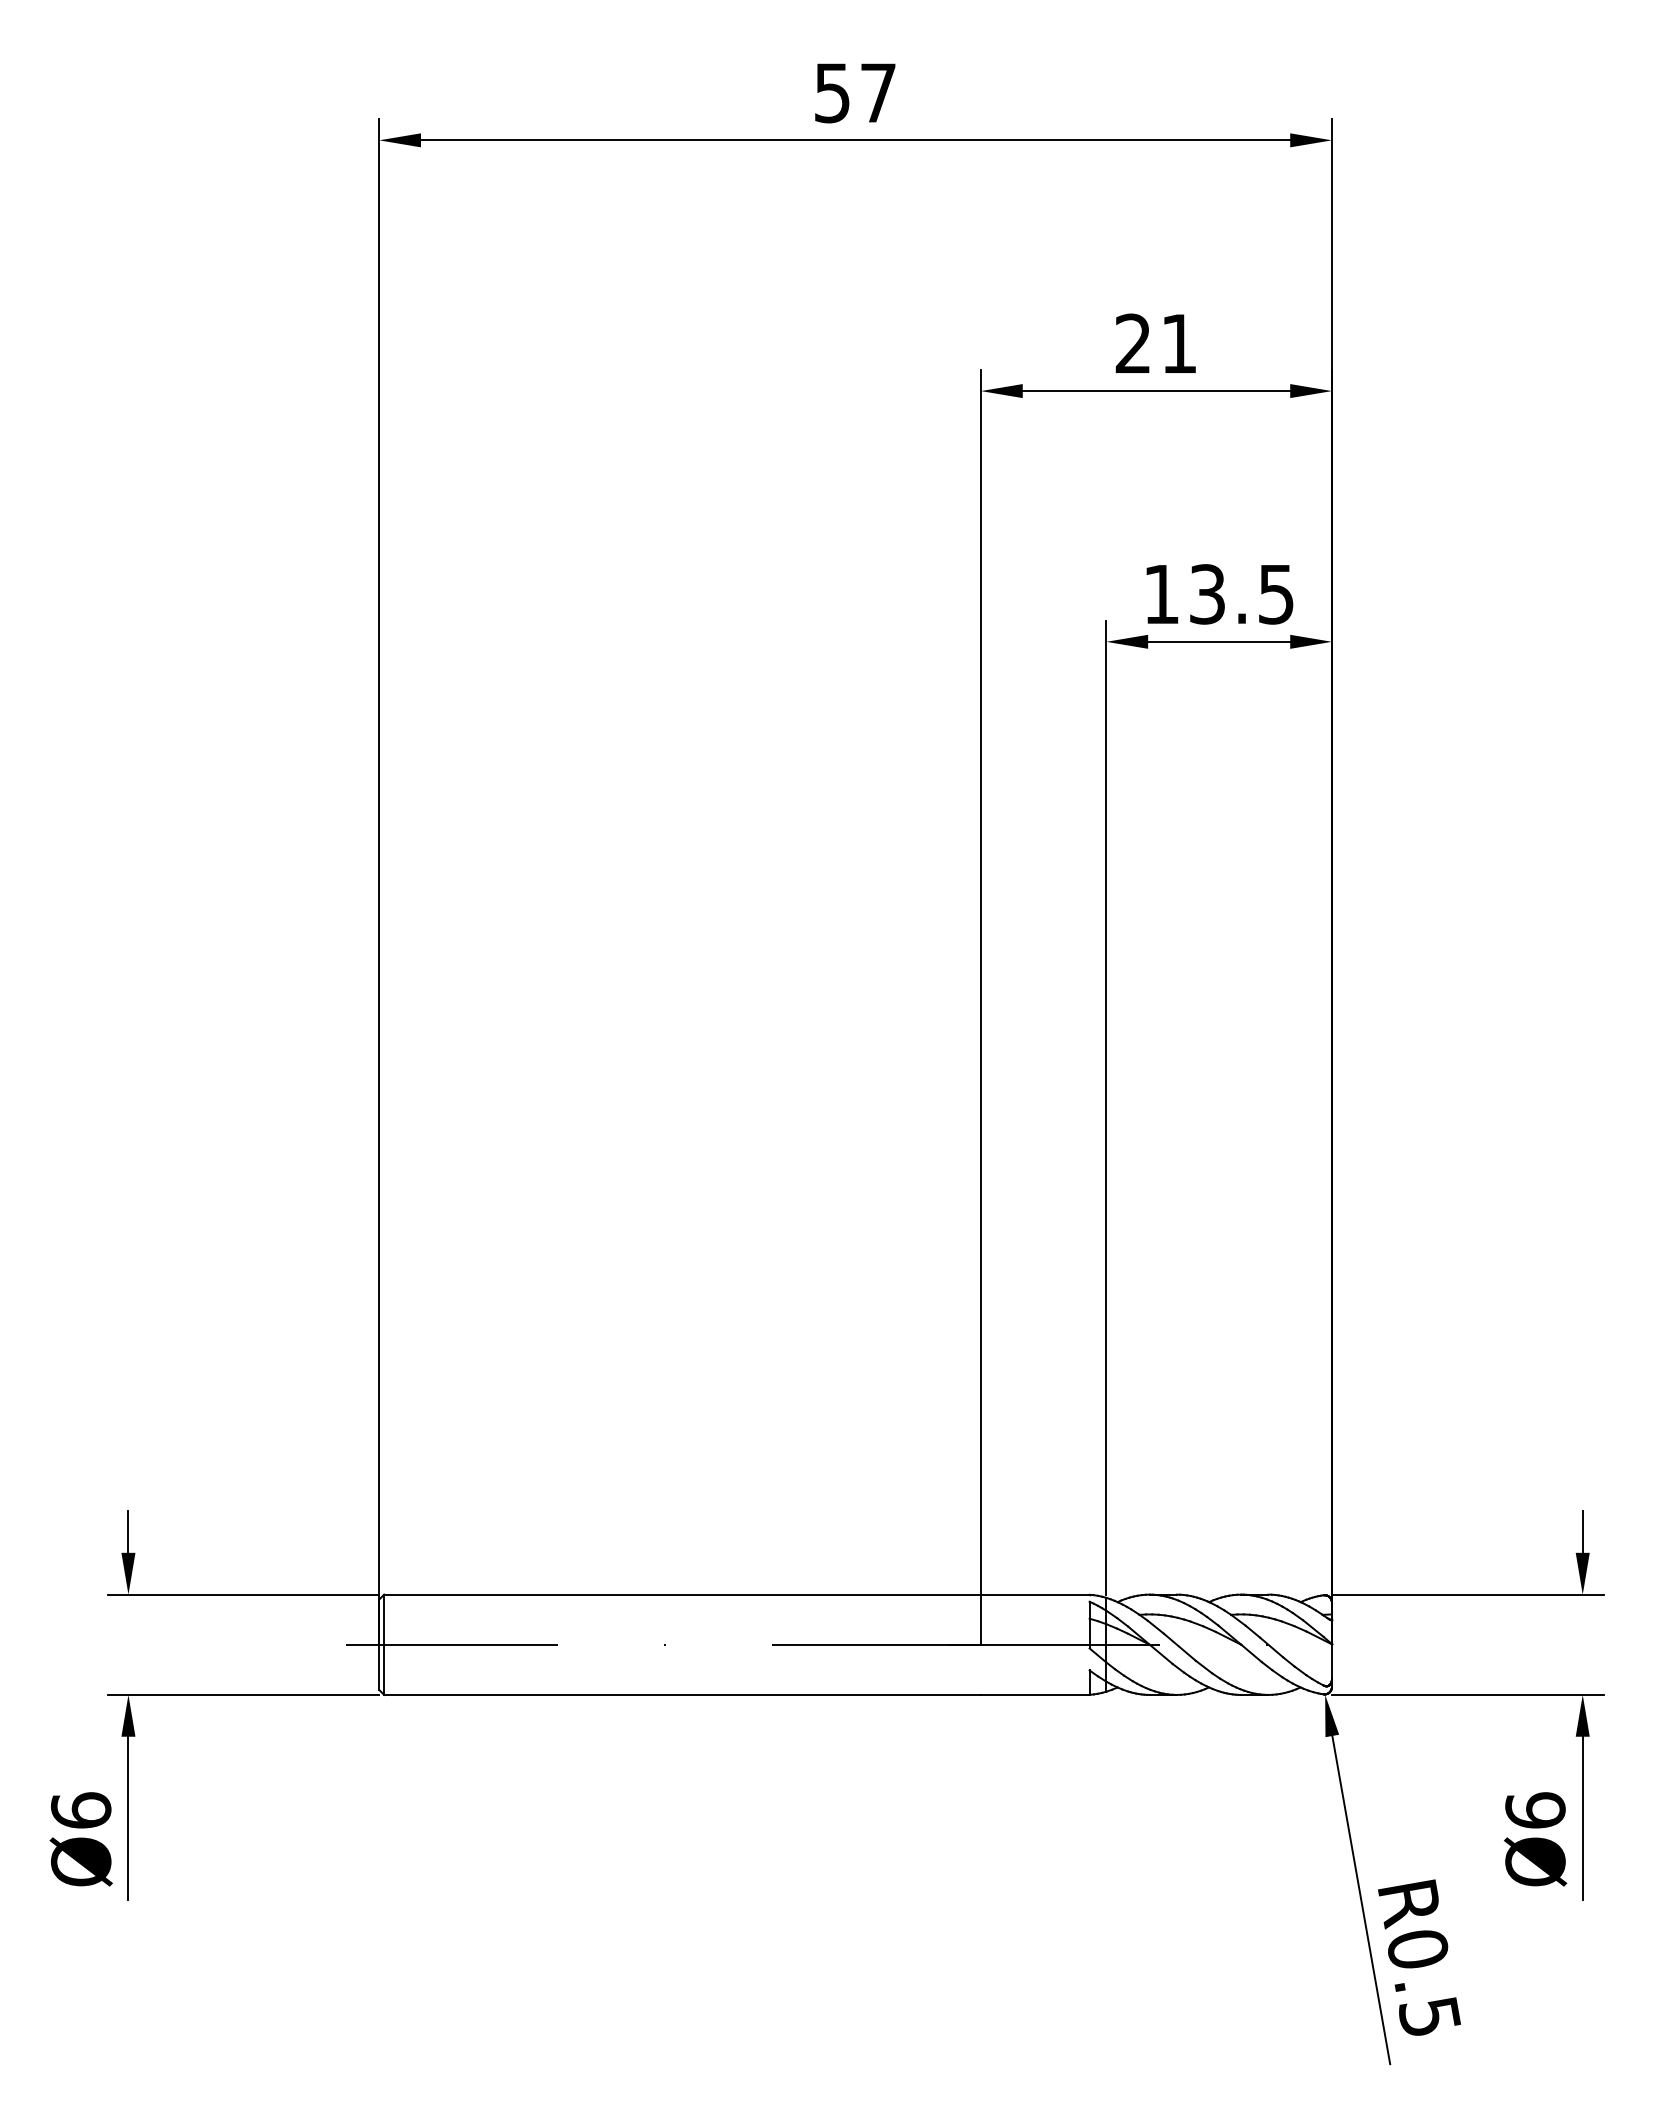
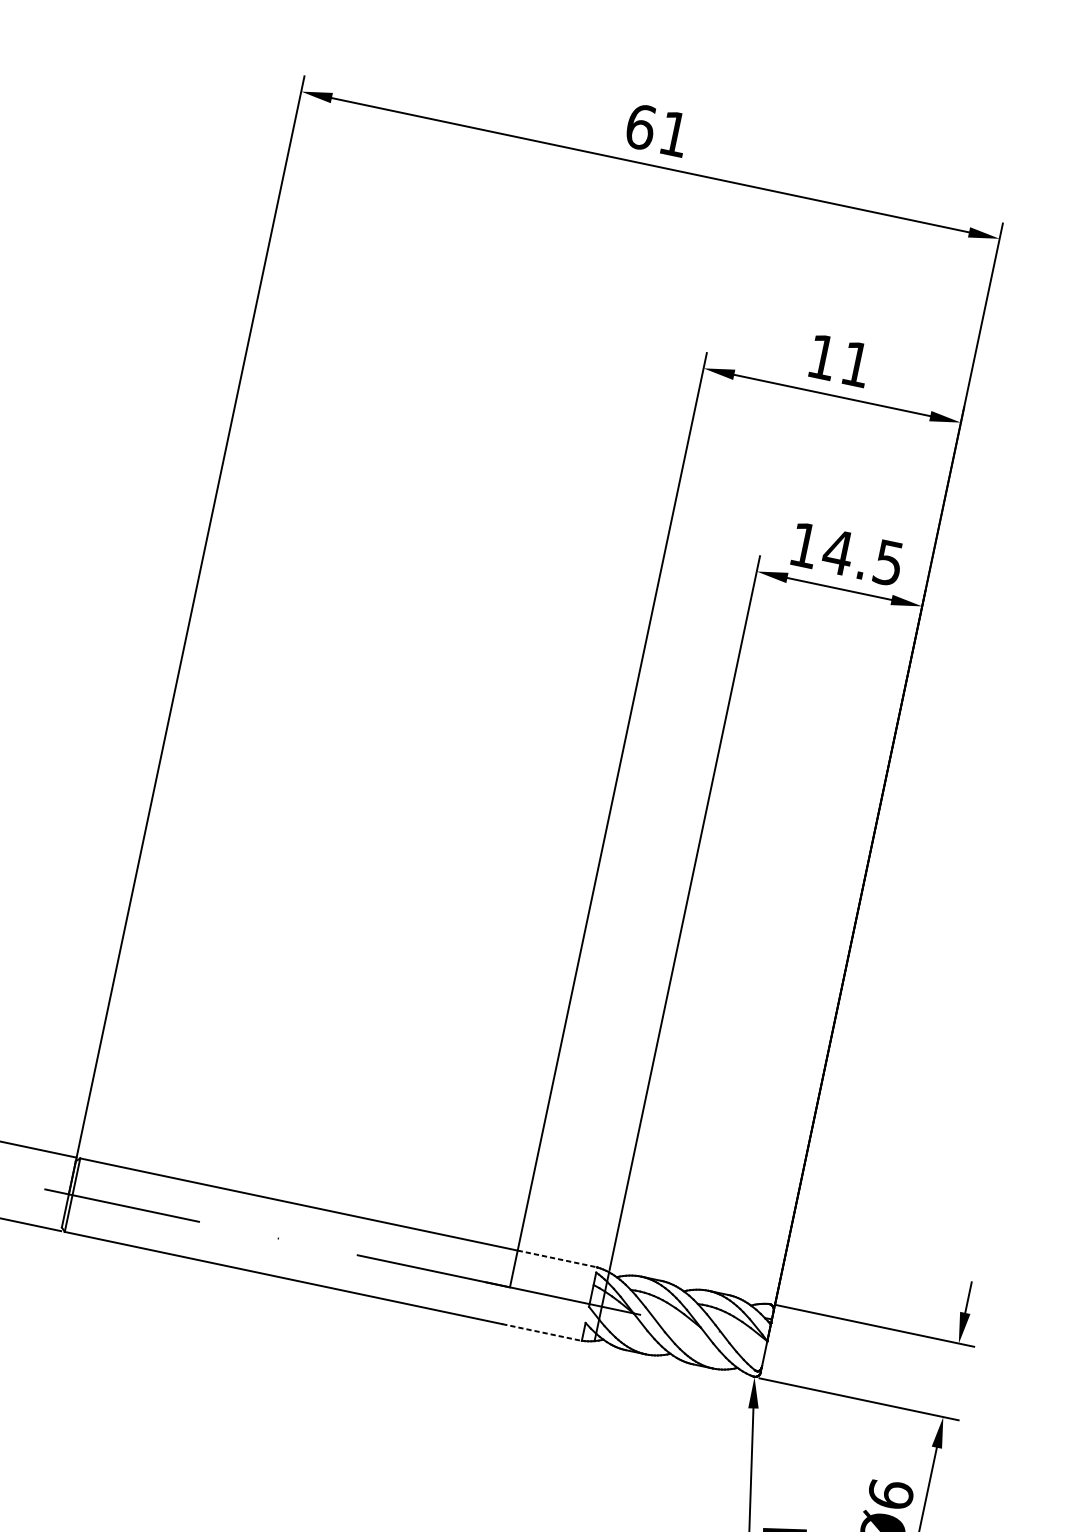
text: (854, 92) -> (657, 129), 57 -> 61
text: (1132, 342) -> (822, 356), 21 -> 11
text: (1207, 594) -> (838, 552), 13.5 -> 14.5
line: (1035, 1594) -> (557, 1258), solid -> dashed
line: (1035, 1694) -> (542, 1332), solid -> dashed

